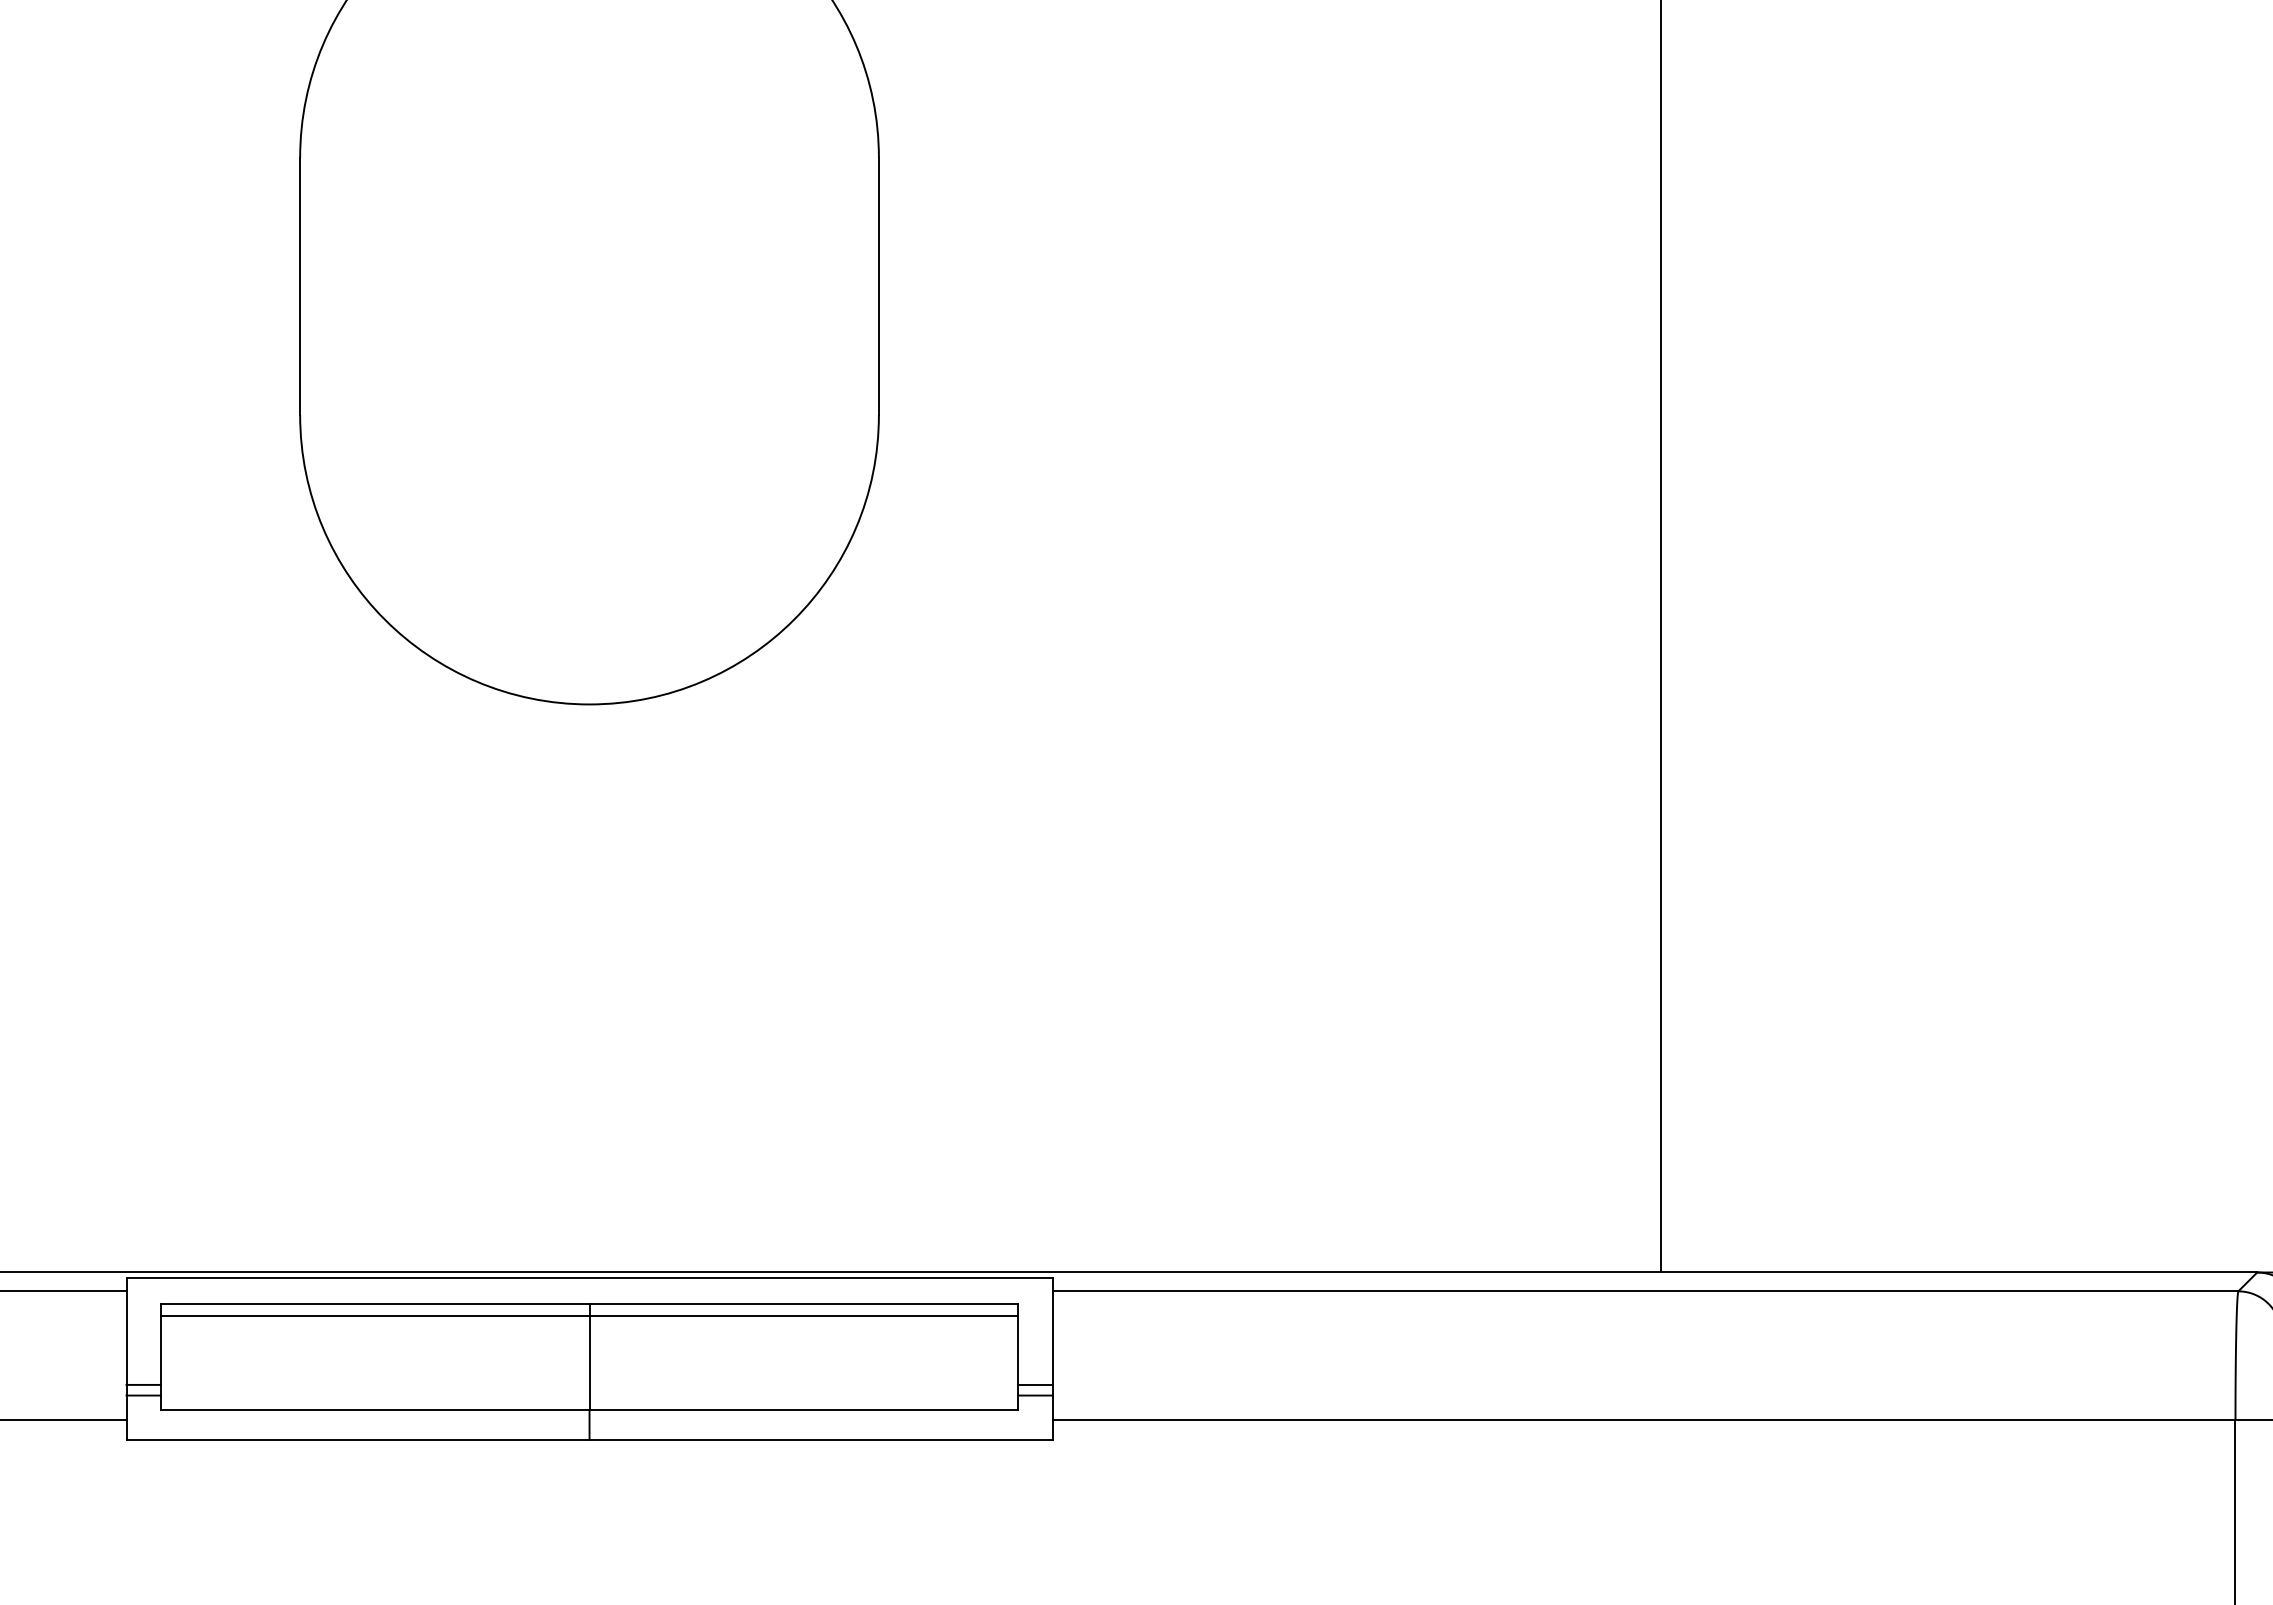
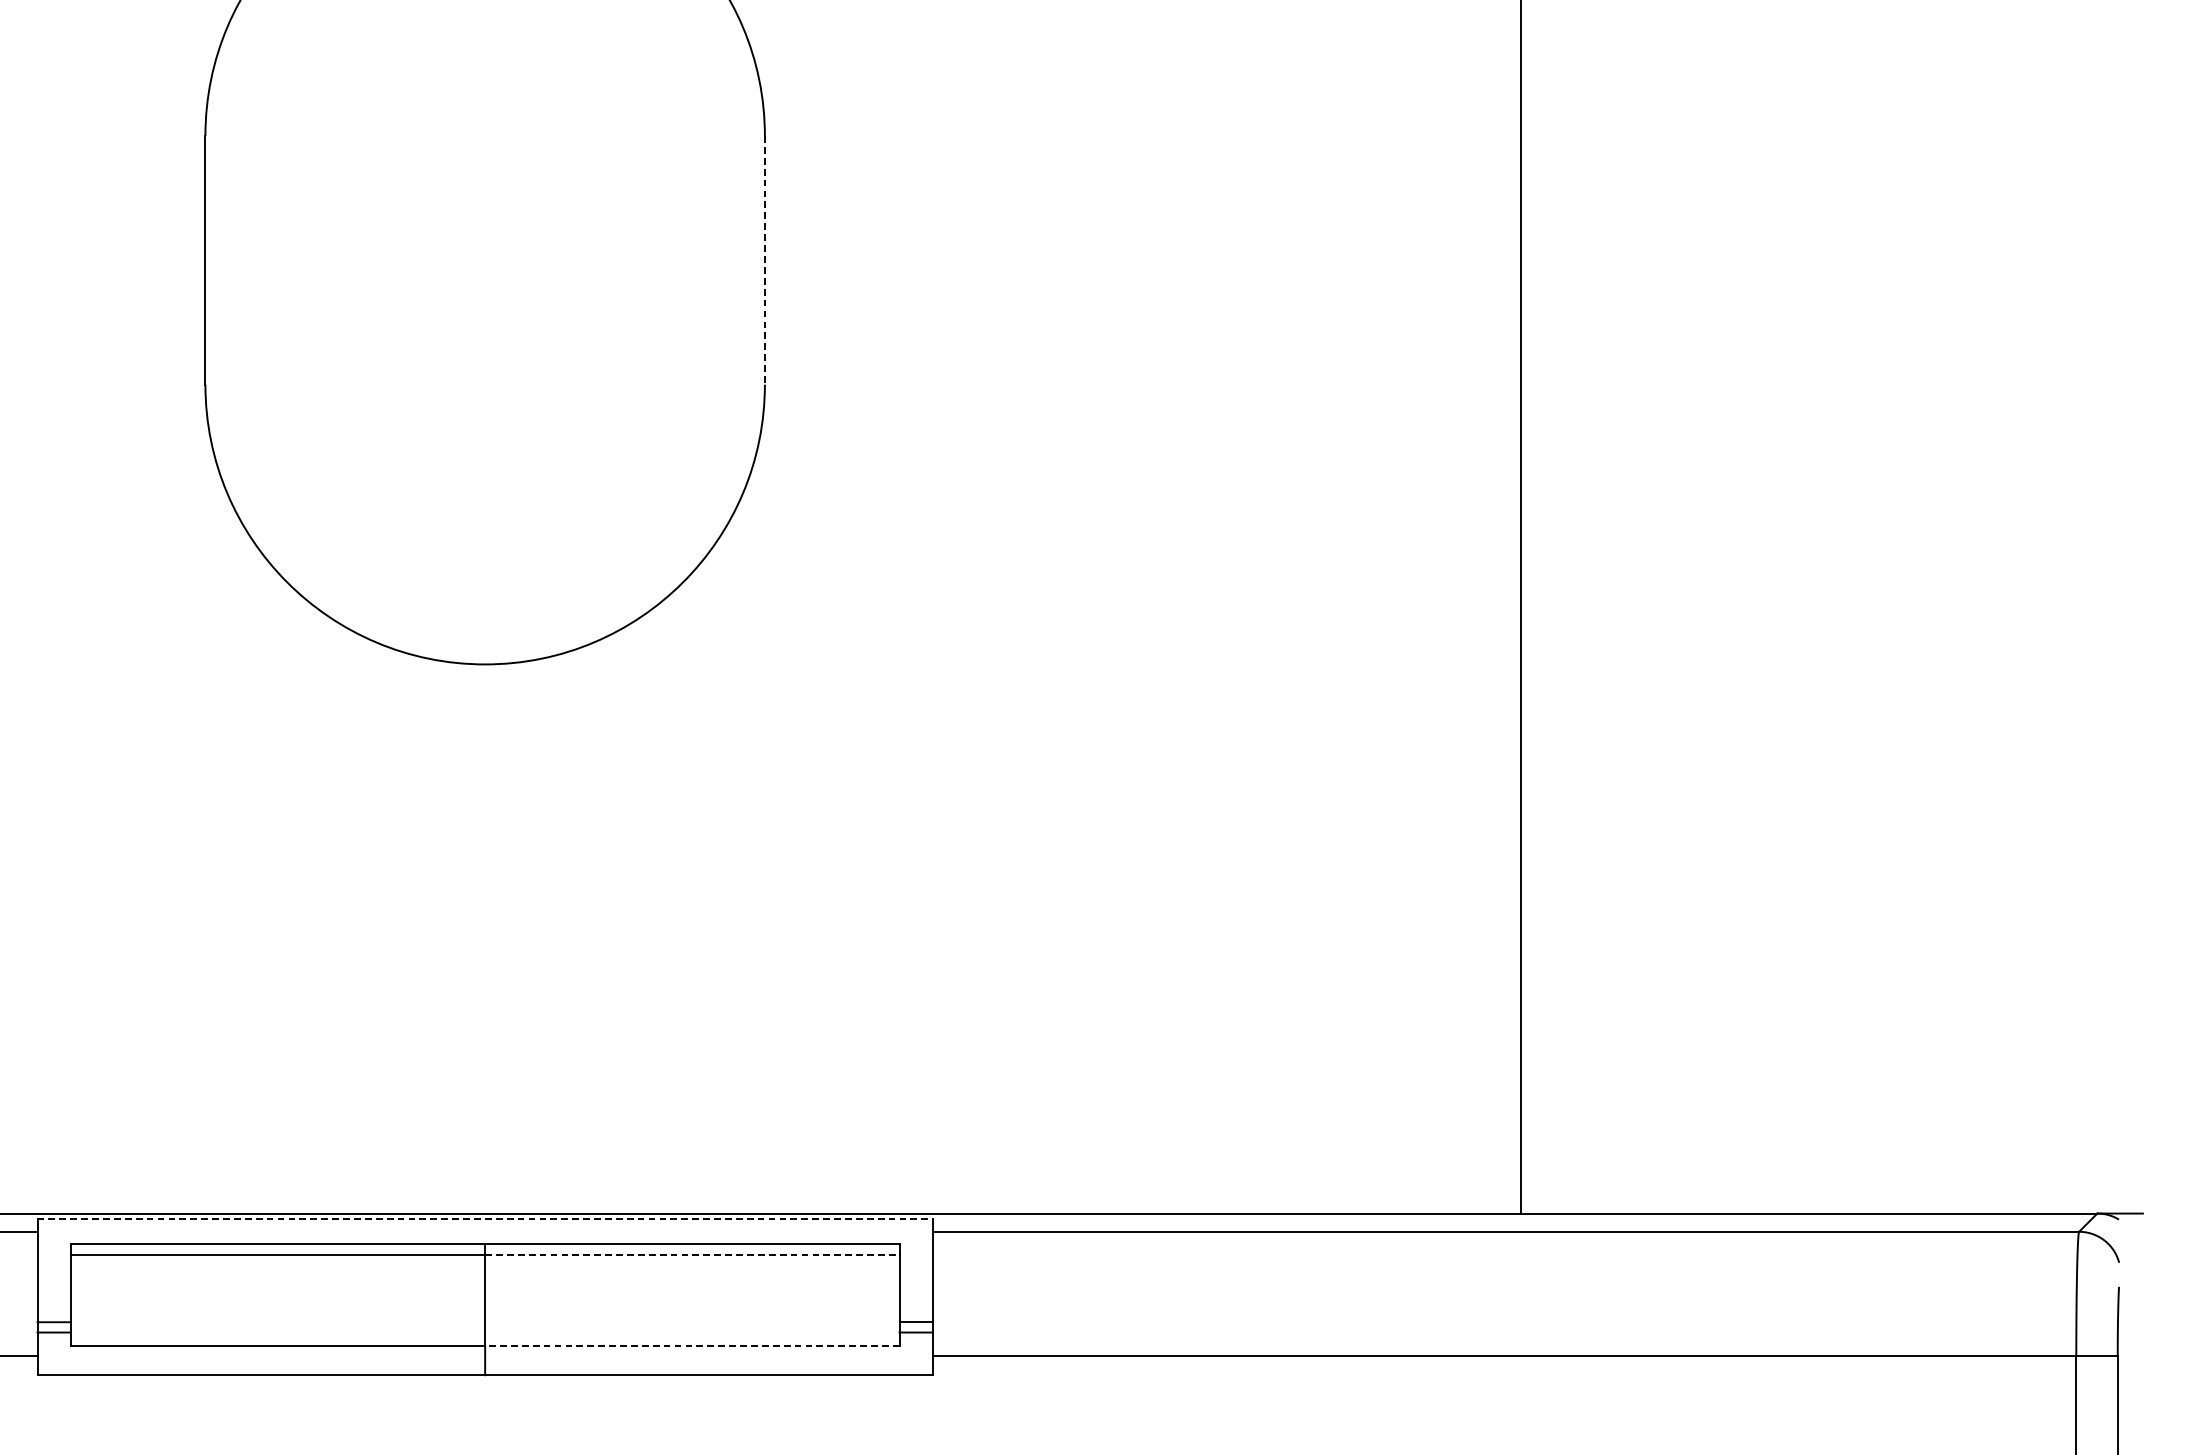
line: (878, 286) -> (764, 260), solid -> dashed
line: (590, 1277) -> (486, 1218), solid -> dashed
line: (804, 1315) -> (692, 1255), solid -> dashed
line: (803, 1409) -> (692, 1346), solid -> dashed

